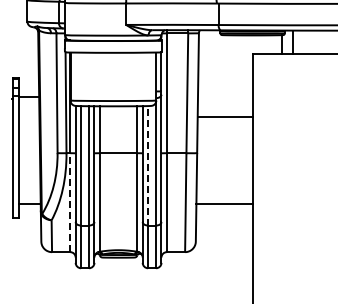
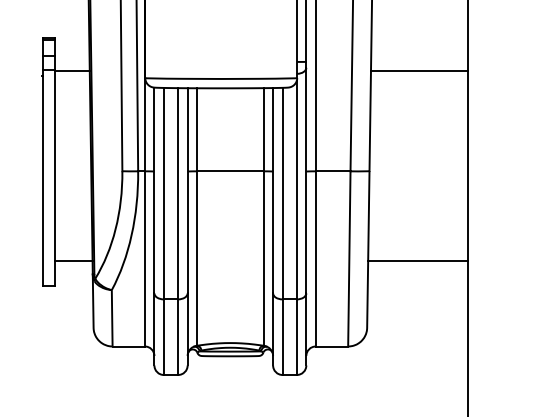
line: (225, 116) -> (419, 70), moved
line: (148, 165) -> (283, 193), dashed -> solid
line: (70, 202) -> (145, 258), dashed -> solid

